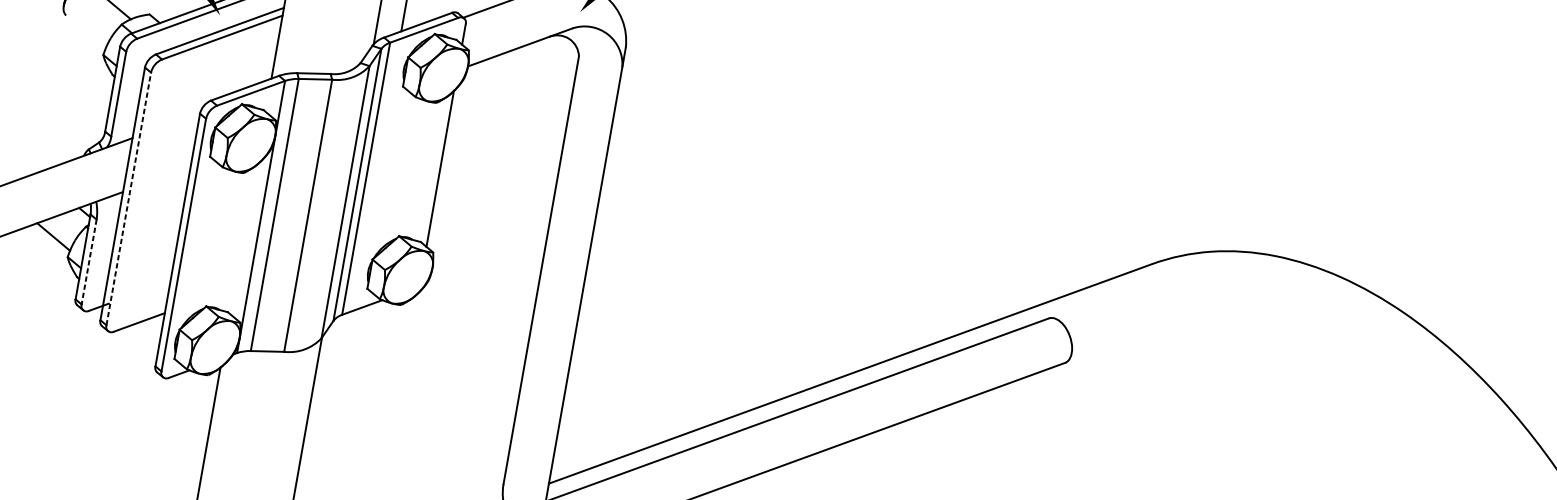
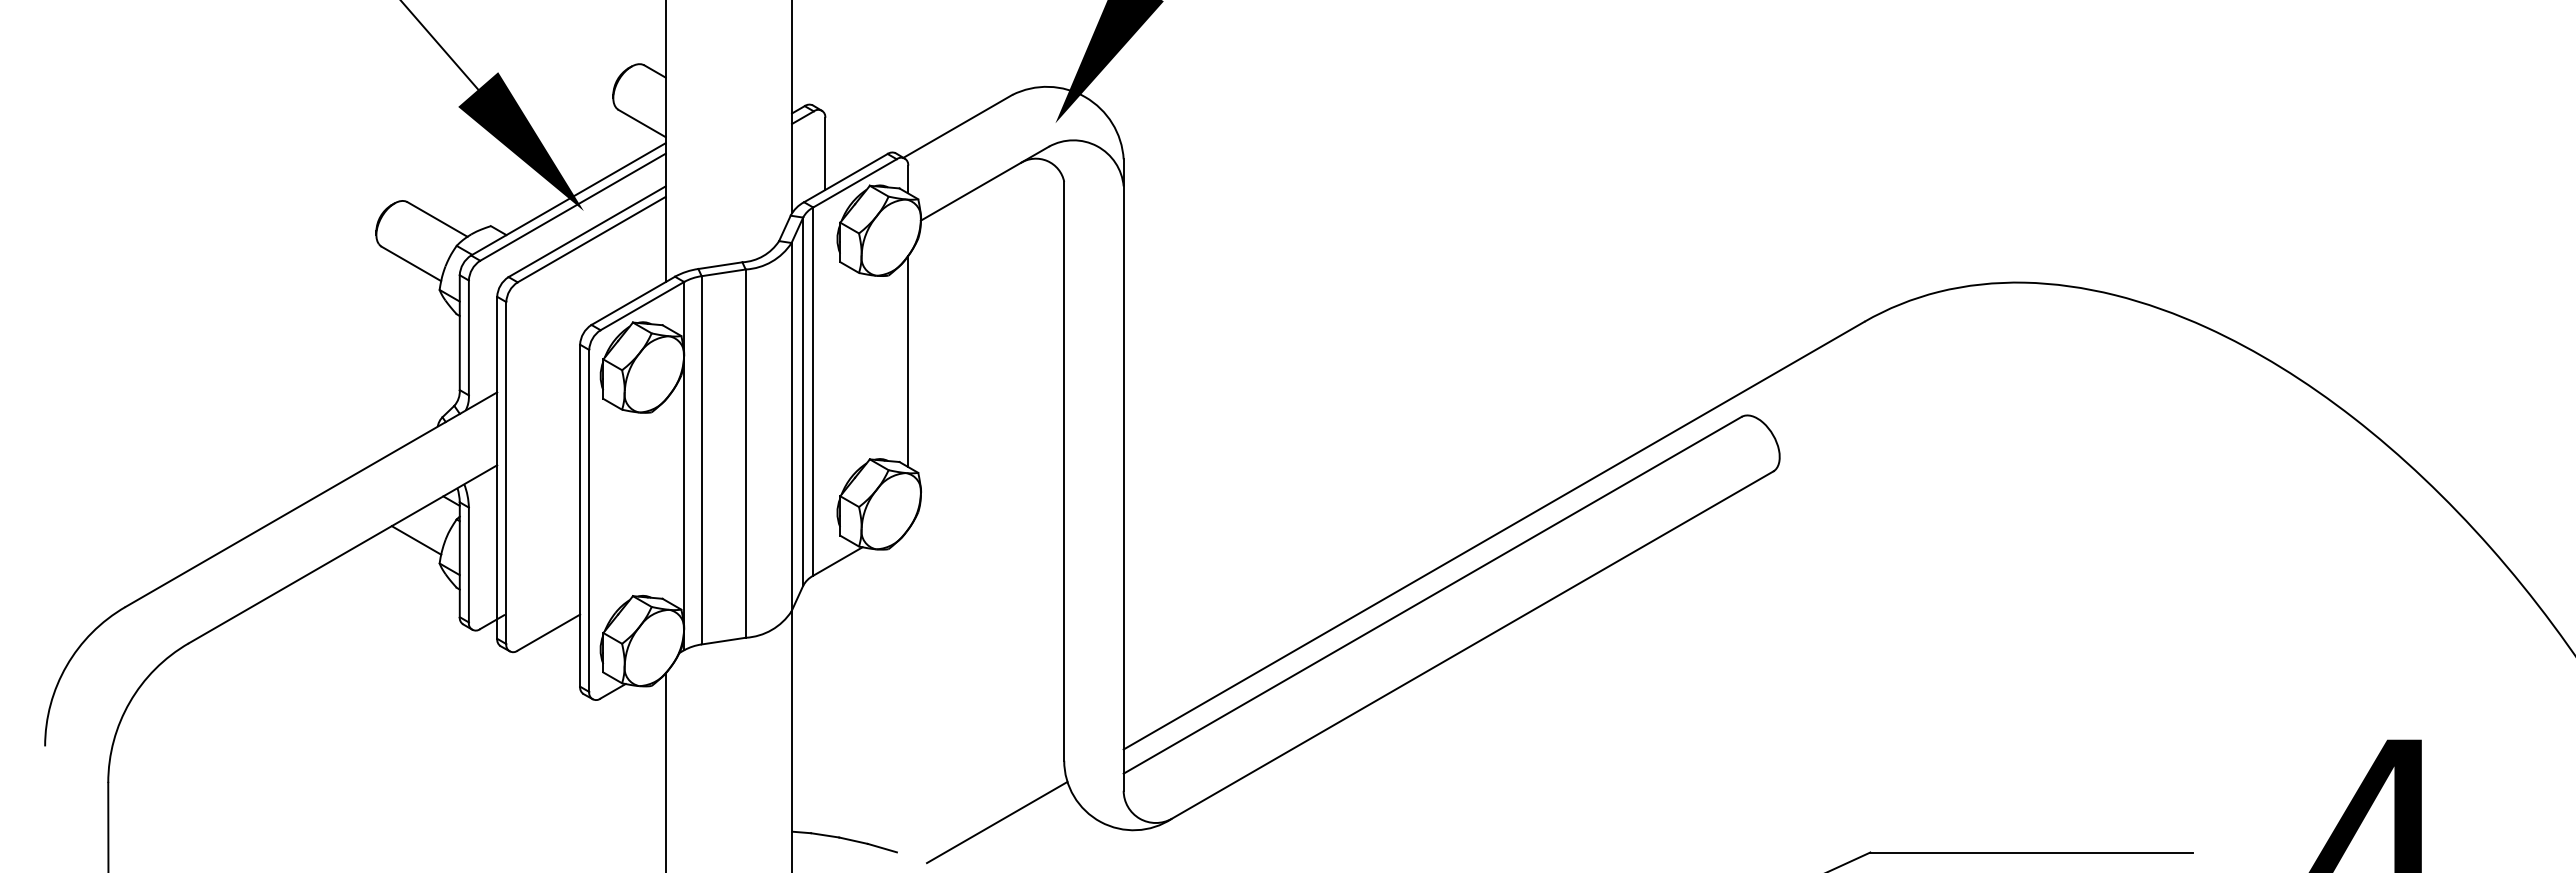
line: (86, 31) -> (411, 263), added
line: (128, 199) -> (506, 473), dashed -> solid
line: (88, 262) -> (468, 565), dashed -> solid

